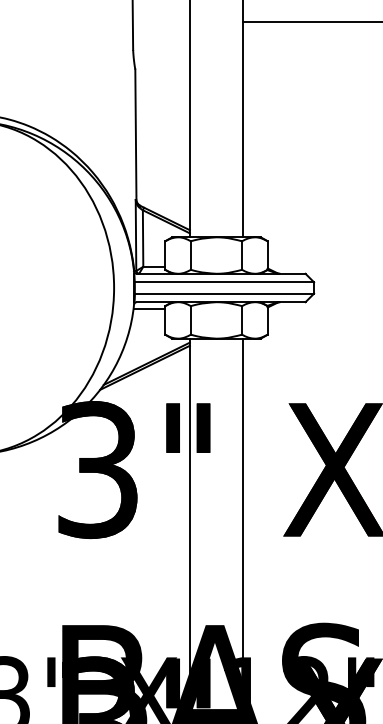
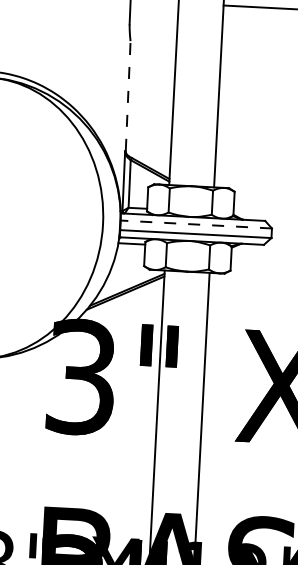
line: (135, 133) -> (127, 95), solid -> dashed
line: (224, 282) -> (196, 224), solid -> dashed

